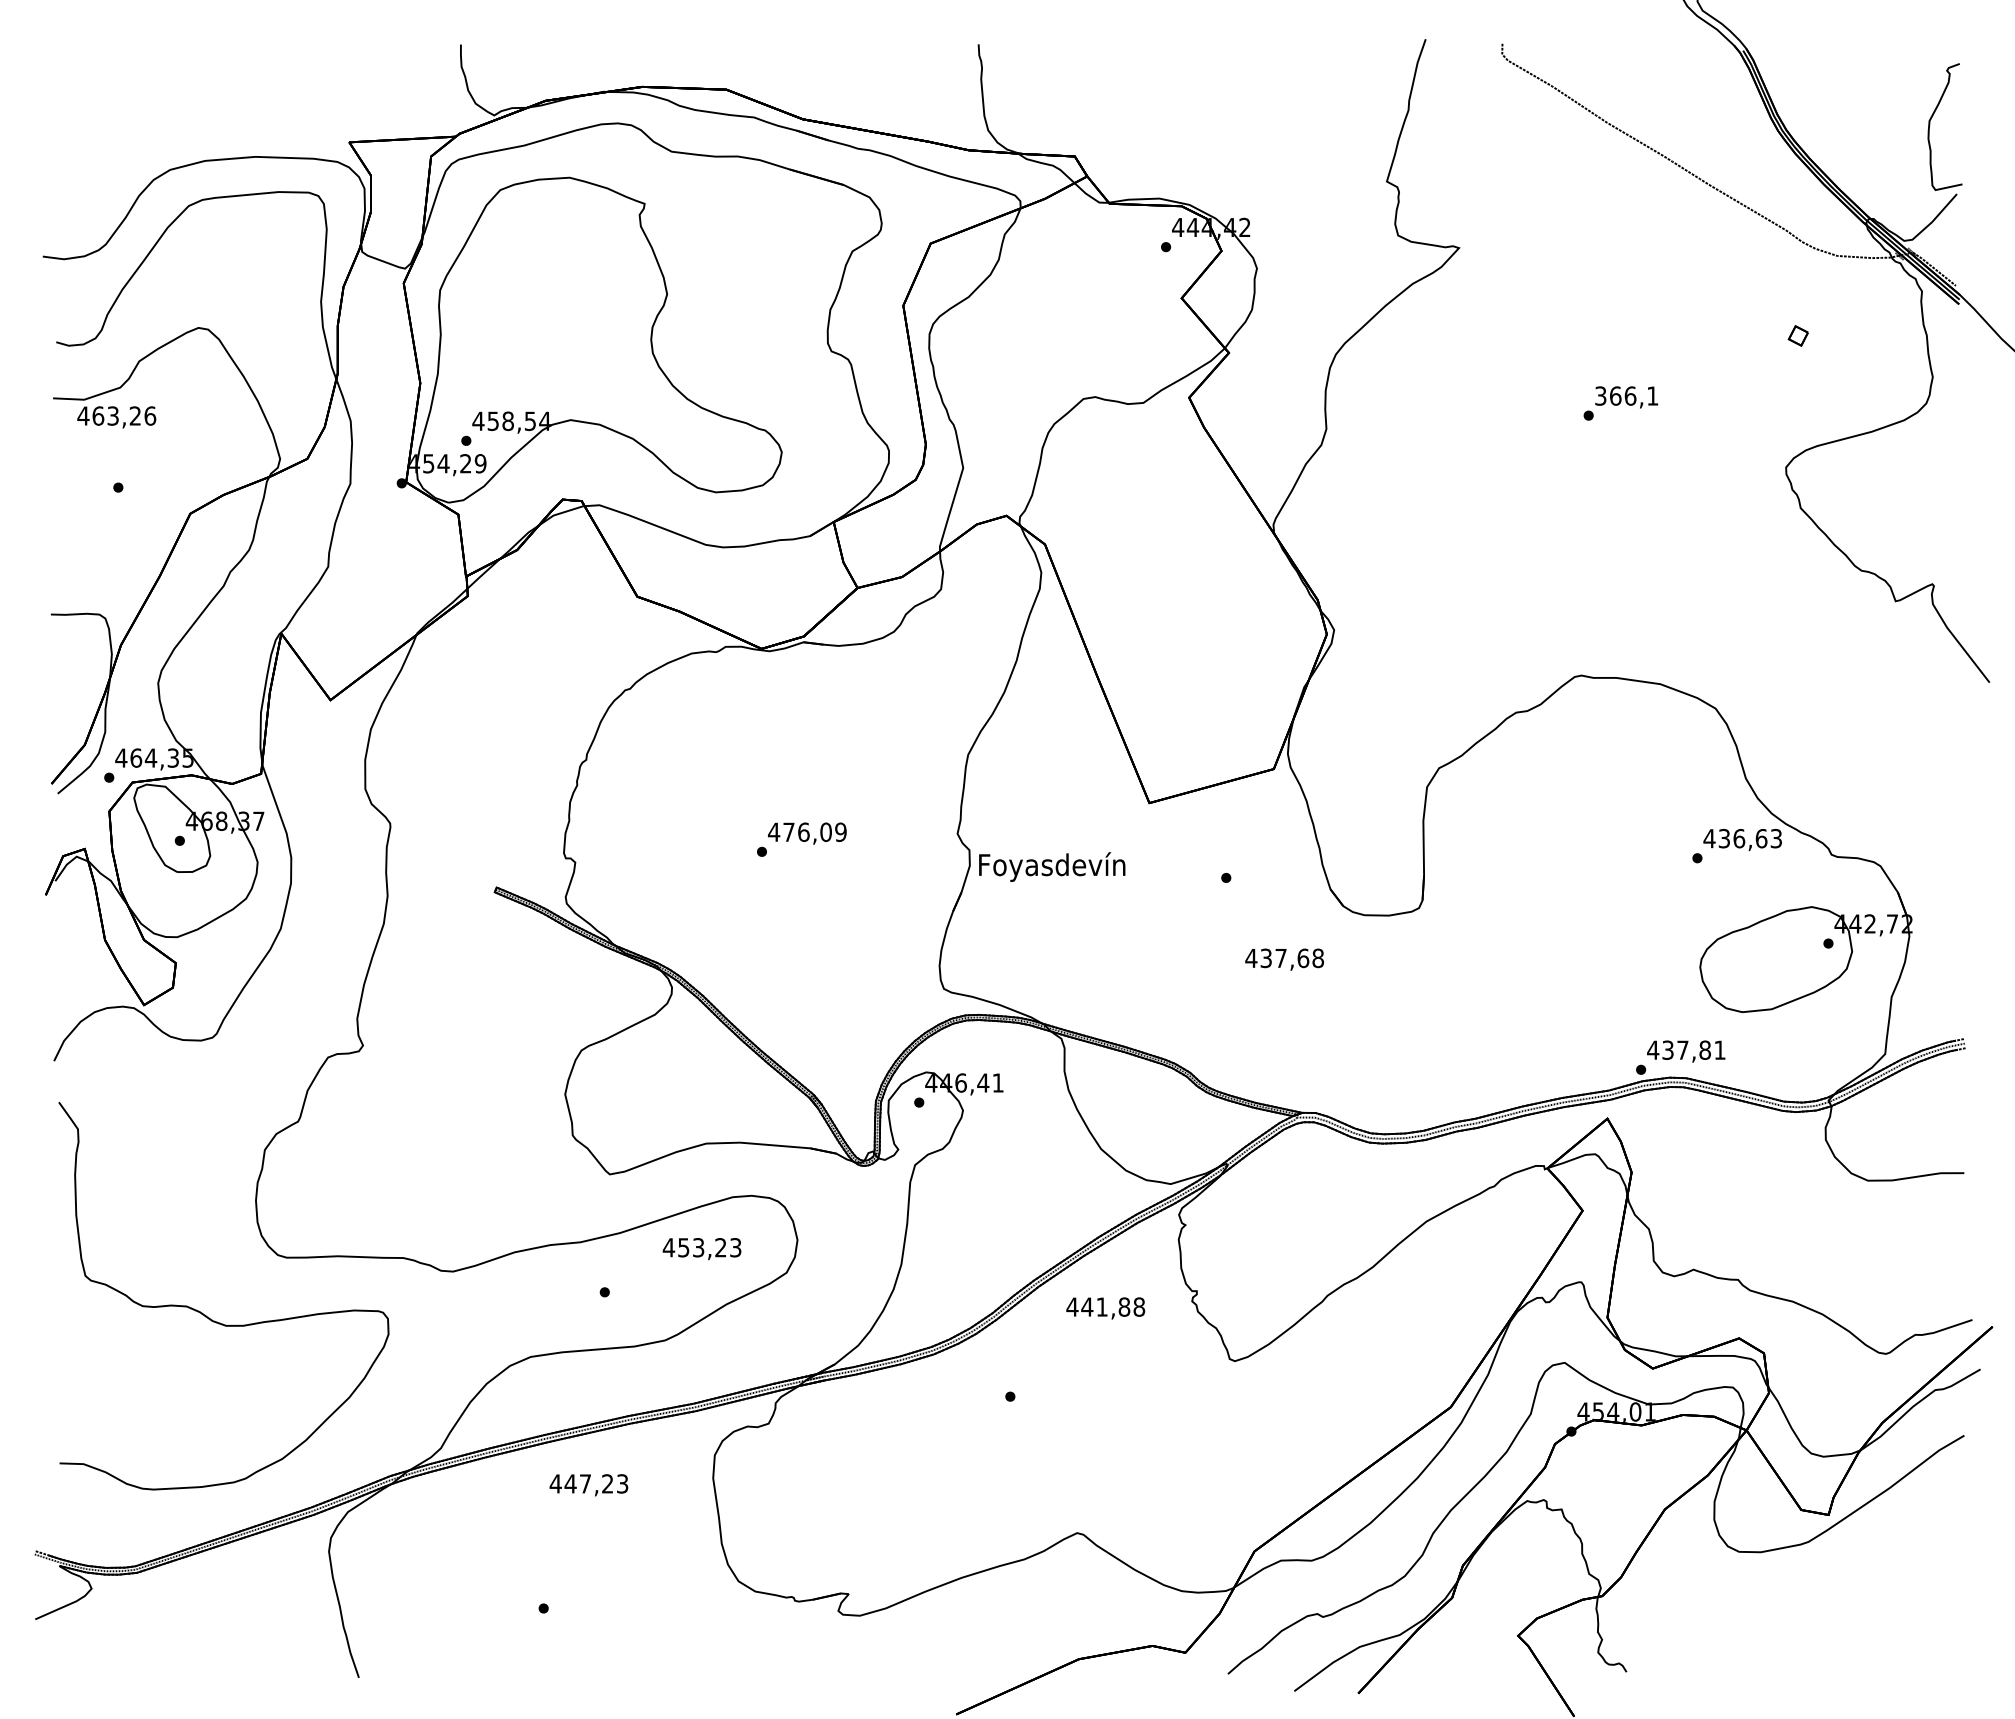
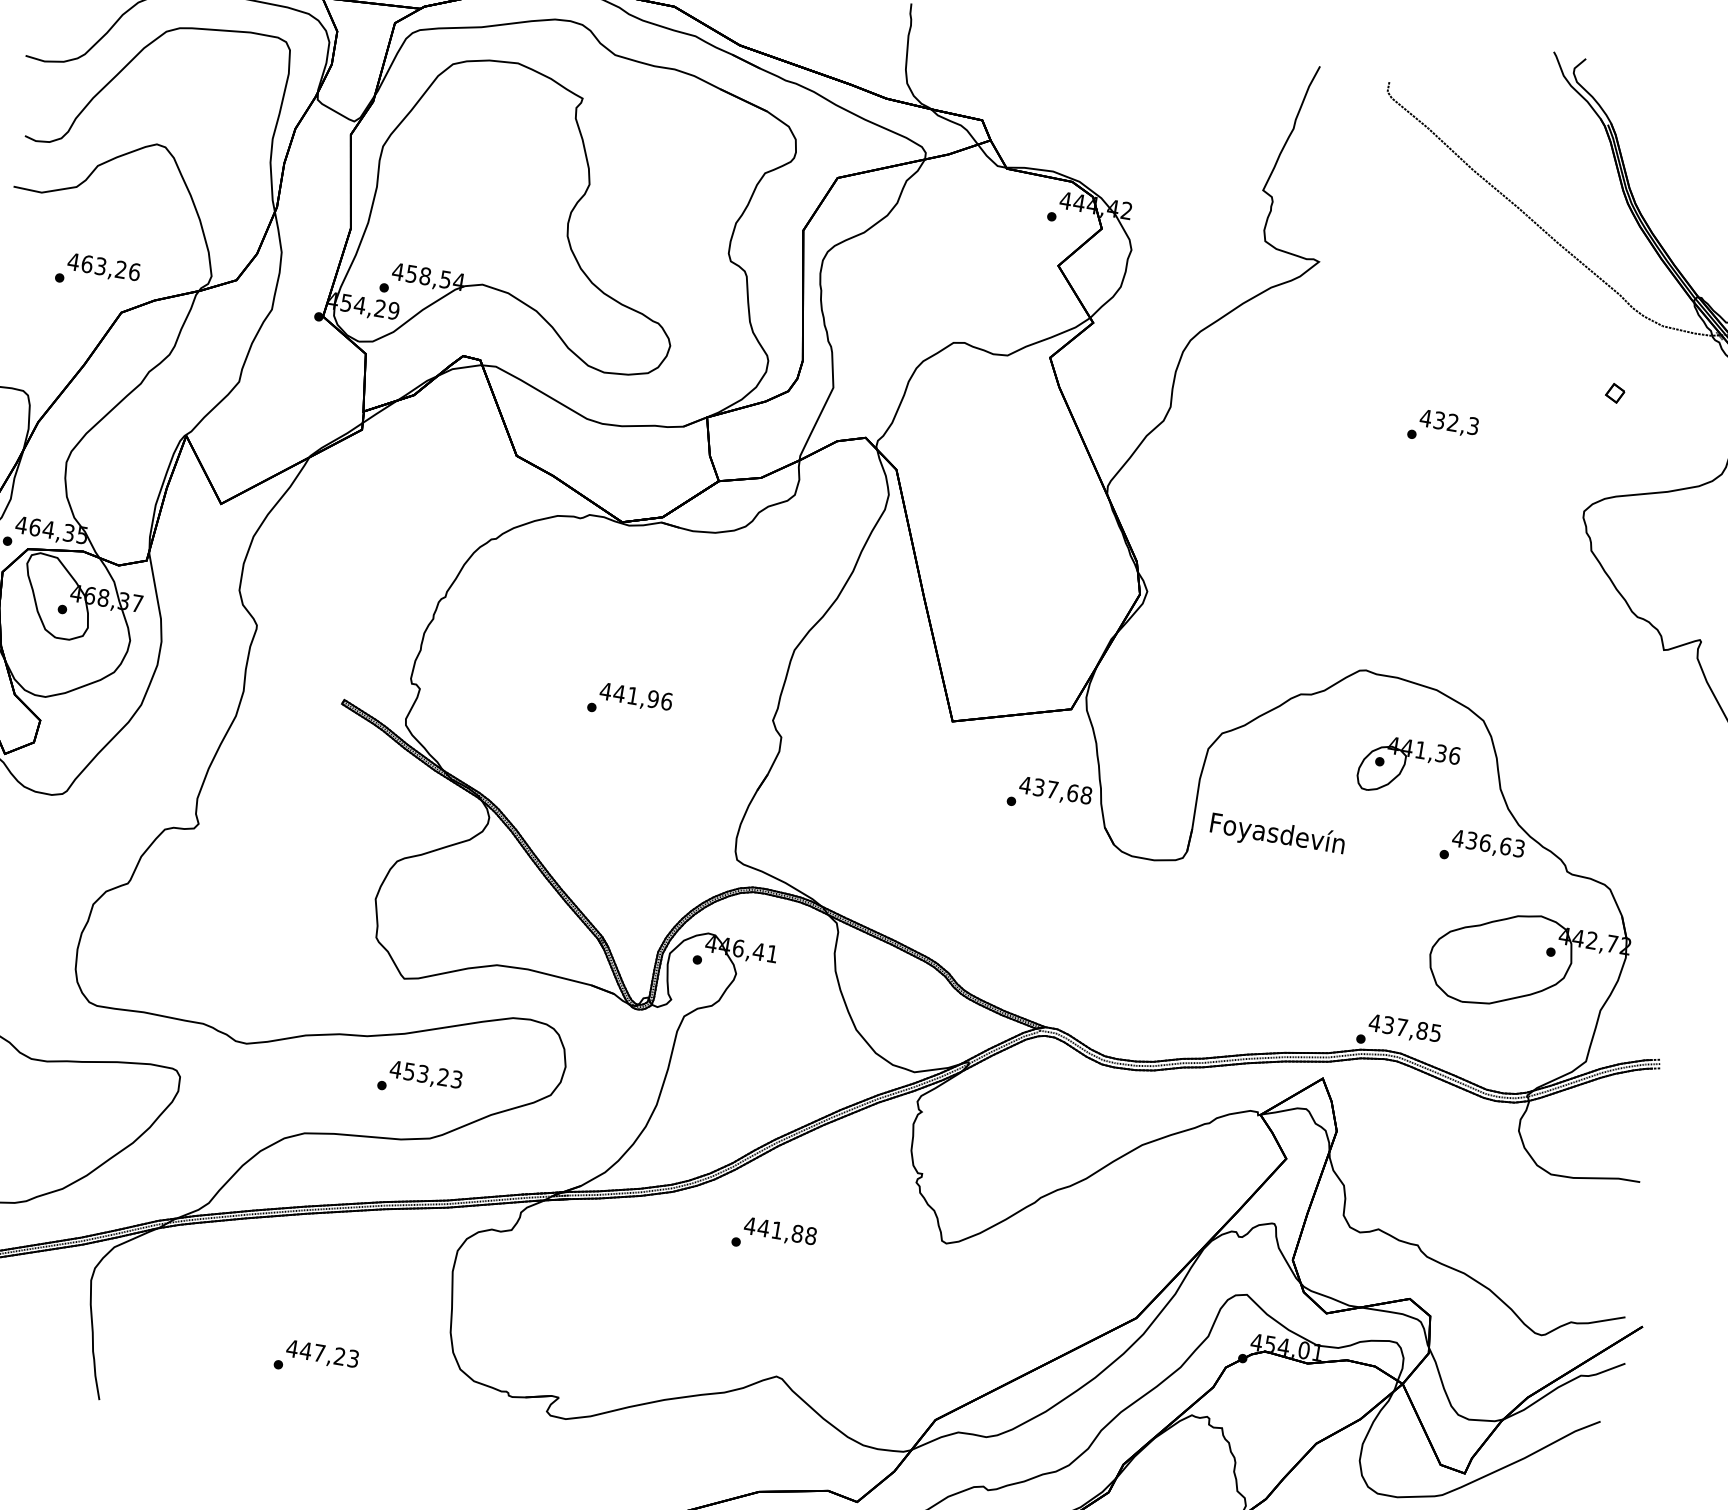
text: (1626, 395) -> (1449, 421), 366,1 -> 432,3
text: (116, 417) -> (103, 268), moved
part: (1643, 772) -> (1408, 768), added
text: (814, 832) -> (642, 697), 476,09 -> 441,96
text: (1052, 866) -> (1277, 834), moved
text: (1284, 959) -> (1055, 791), moved
text: (1719, 1049) -> (1435, 1032), 437,81 -> 437,85
text: (701, 1249) -> (425, 1076), moved
text: (1105, 1308) -> (780, 1232), moved
text: (588, 1485) -> (322, 1355), moved

